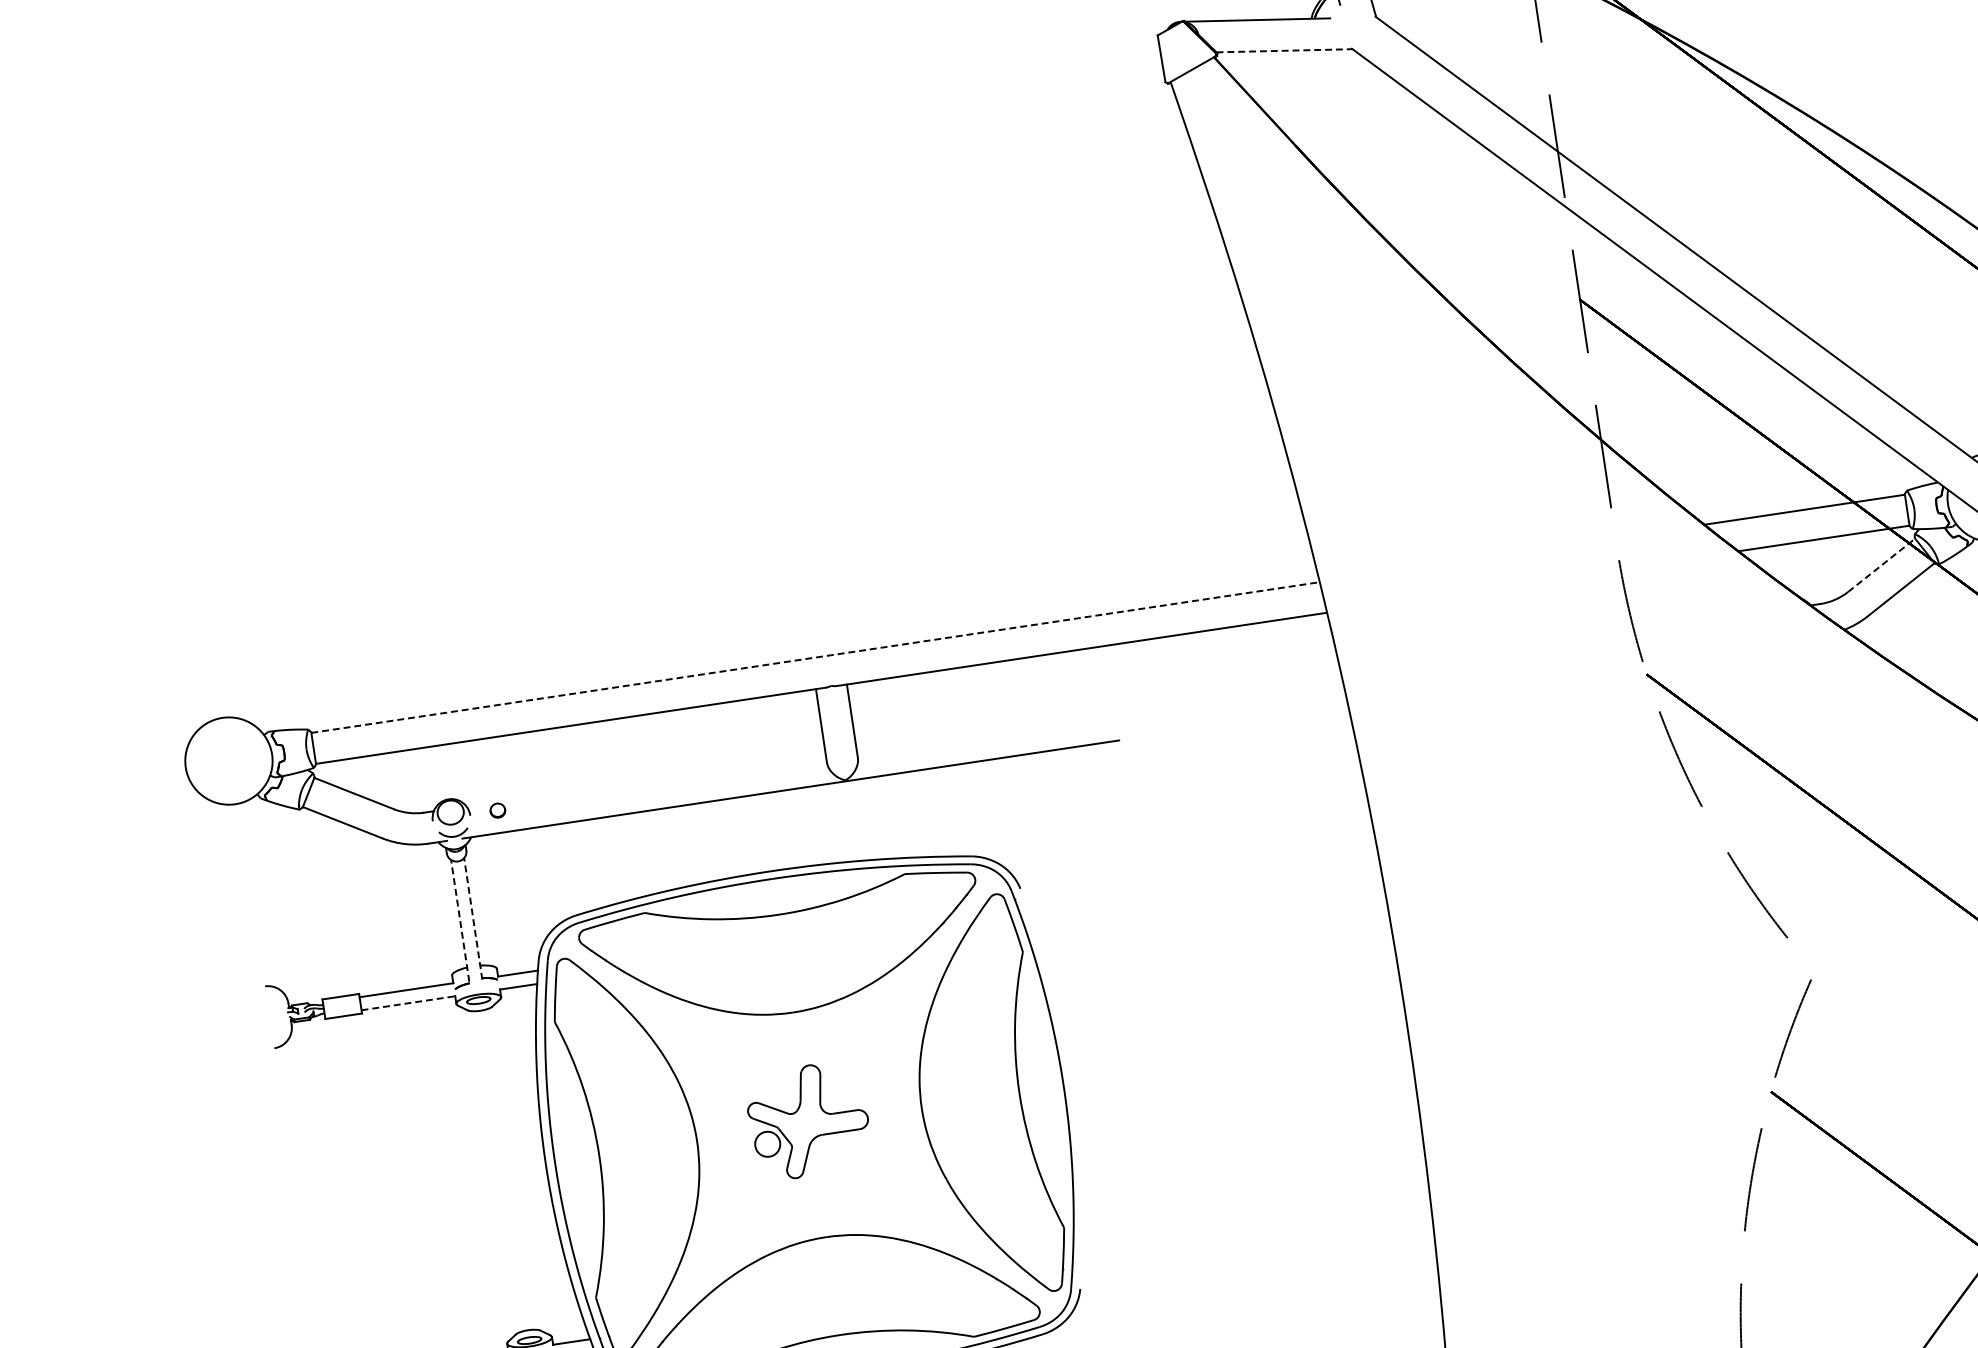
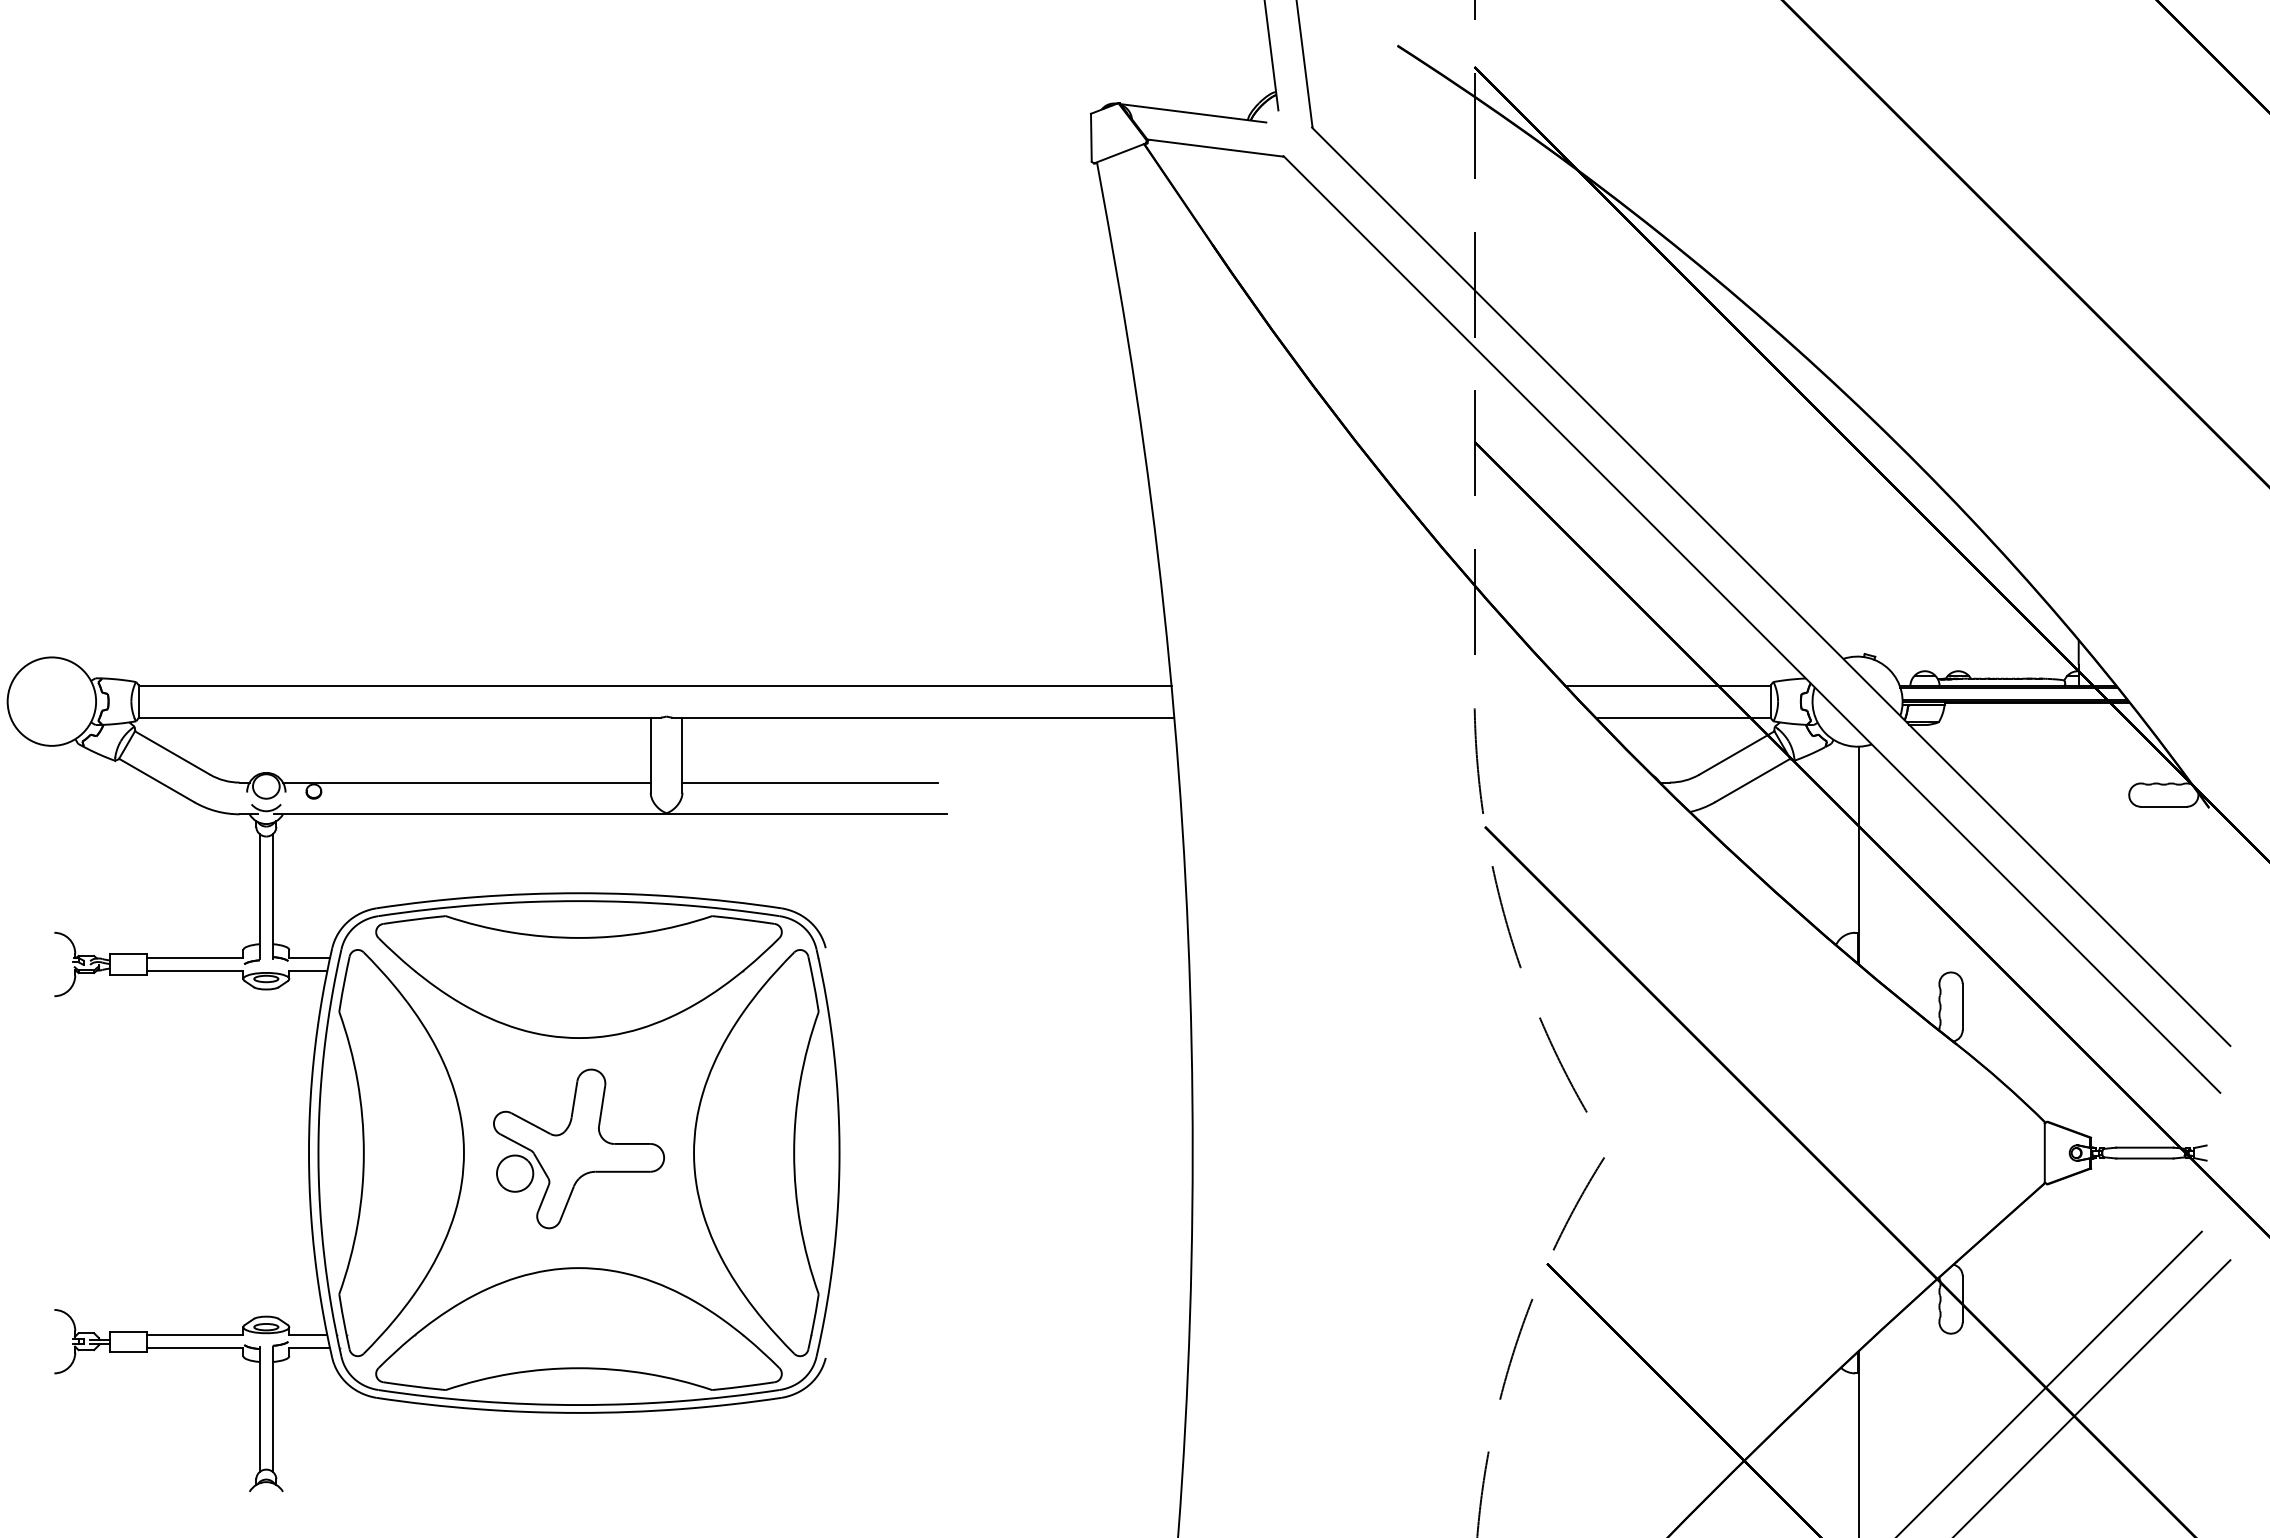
line: (1284, 51) -> (1215, 148), dashed -> solid
line: (1882, 564) -> (1737, 752), dashed -> solid
line: (815, 657) -> (655, 685), dashed -> solid
line: (981, 729) -> (810, 782), added
line: (645, 779) -> (466, 782), added
line: (473, 917) -> (273, 895), dashed -> solid
line: (459, 920) -> (259, 895), dashed -> solid
line: (408, 1003) -> (195, 971), dashed -> solid
part: (808, 1120) -> (578, 1148), size x1.43

